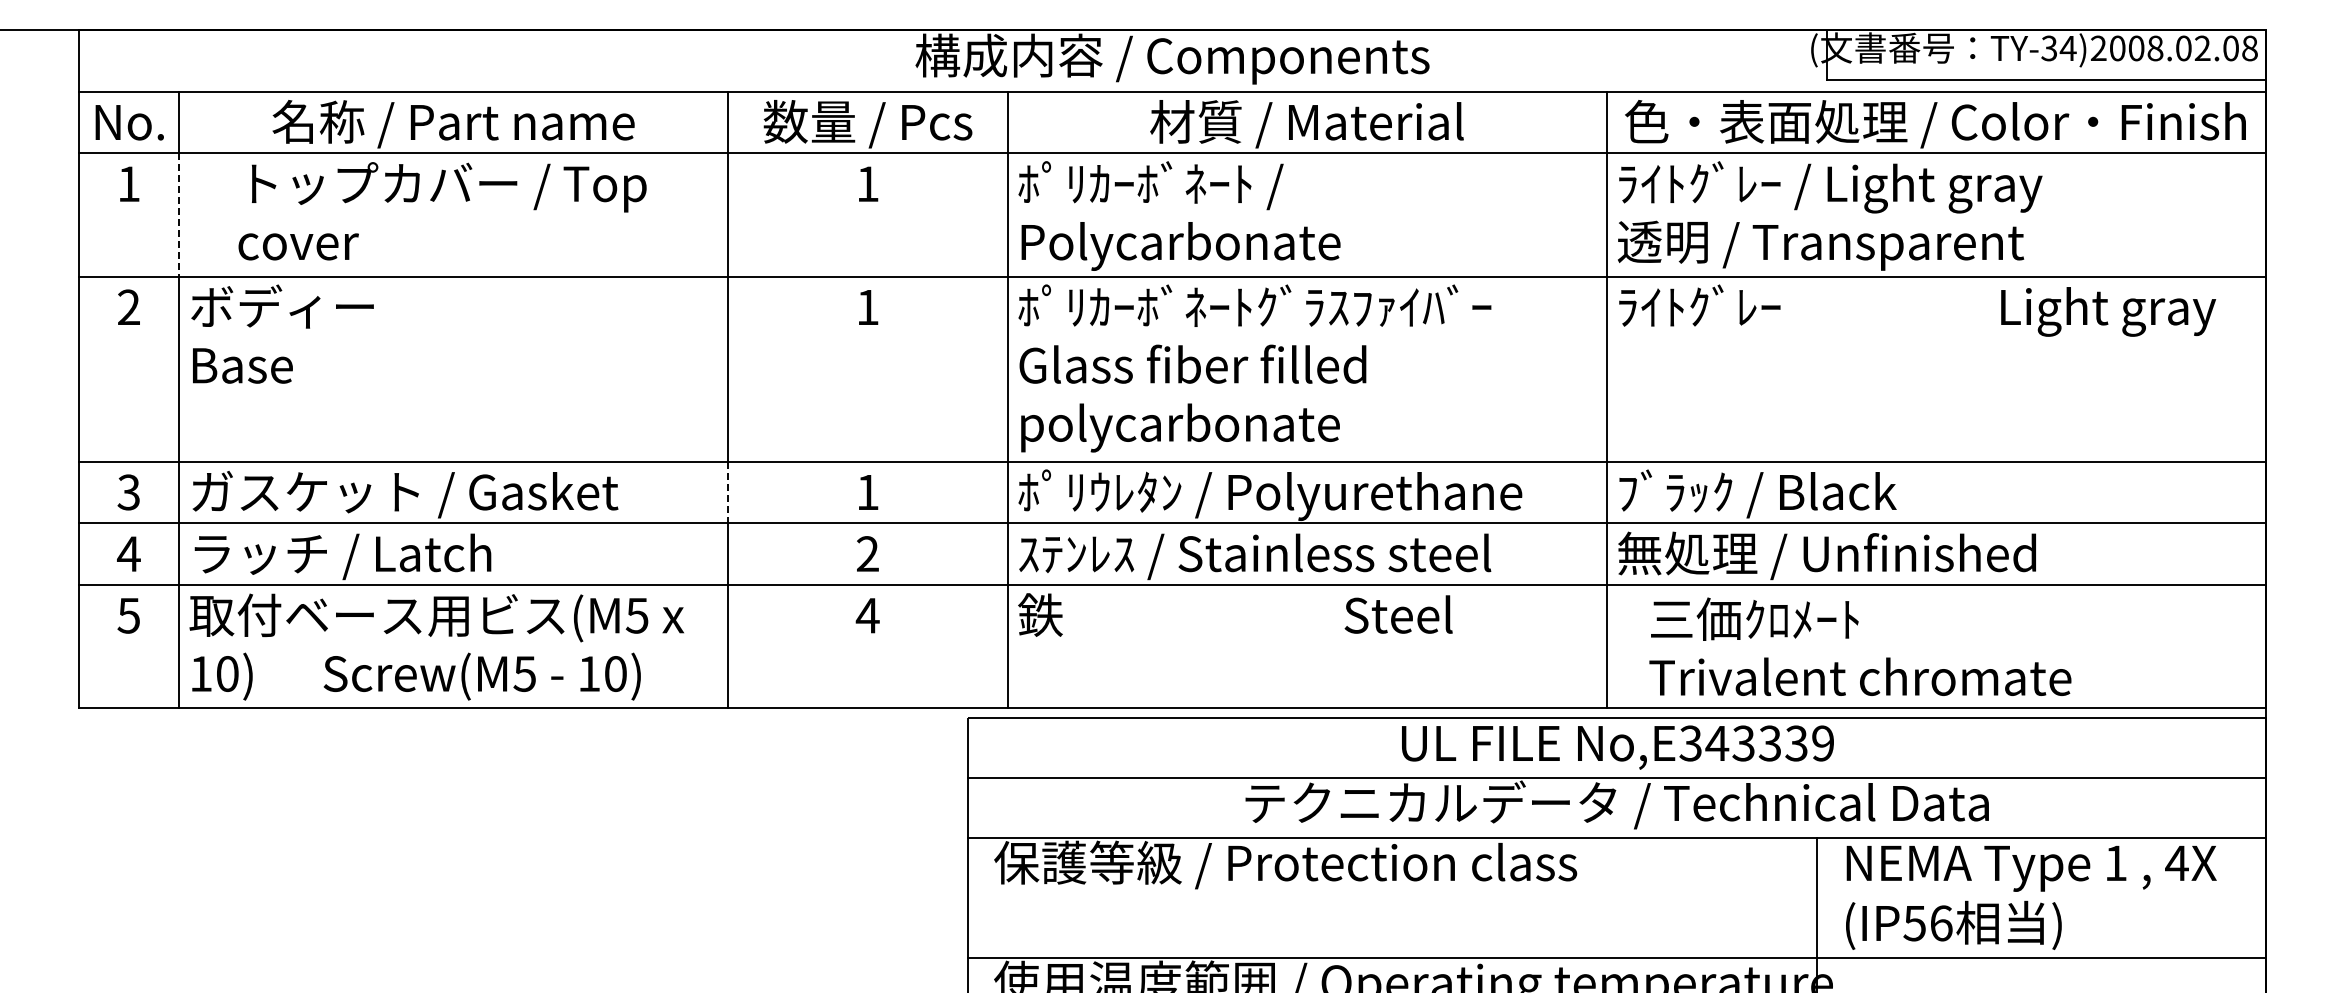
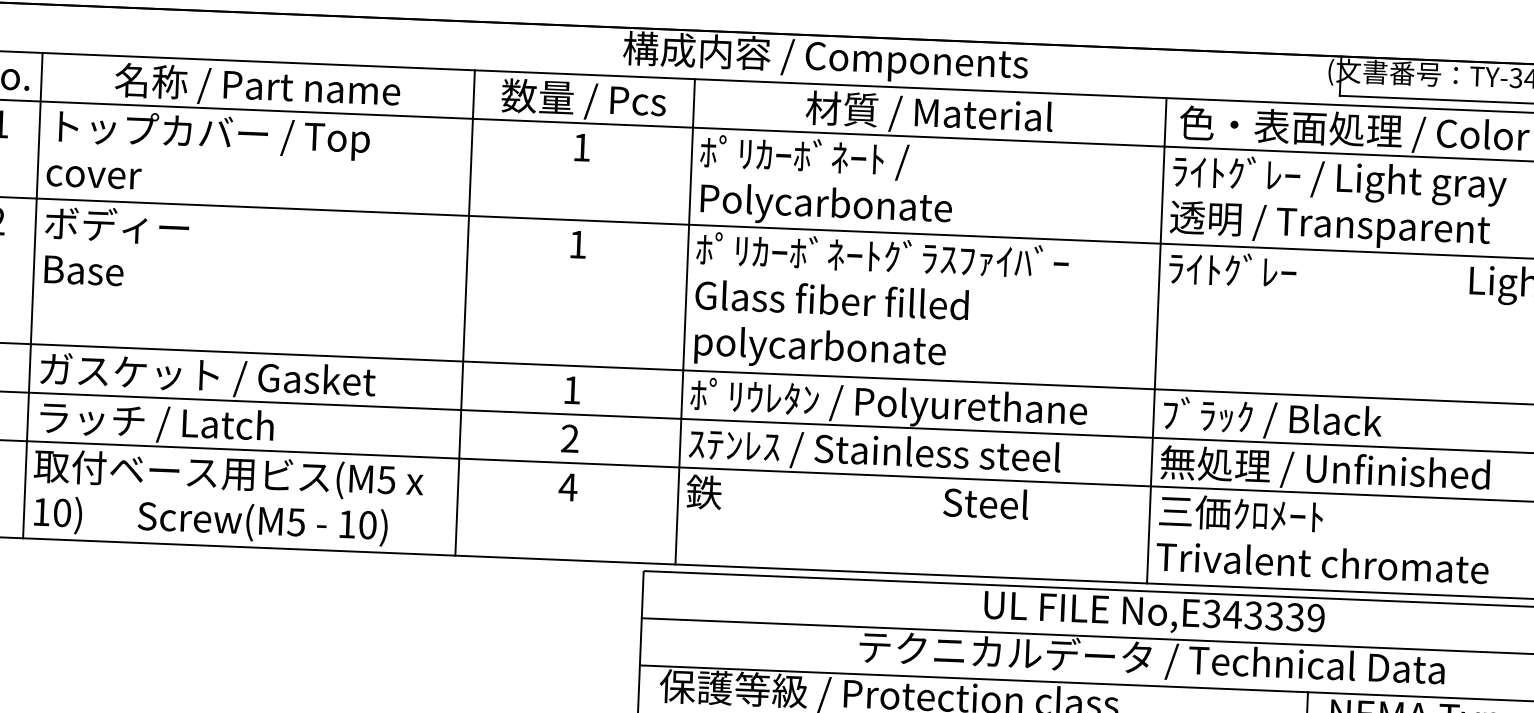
text: (442, 211) -> (208, 154), moved
line: (179, 214) -> (39, 149), dashed -> solid
line: (728, 492) -> (462, 385), dashed -> solid
text: (1860, 646) -> (1323, 538), moved

